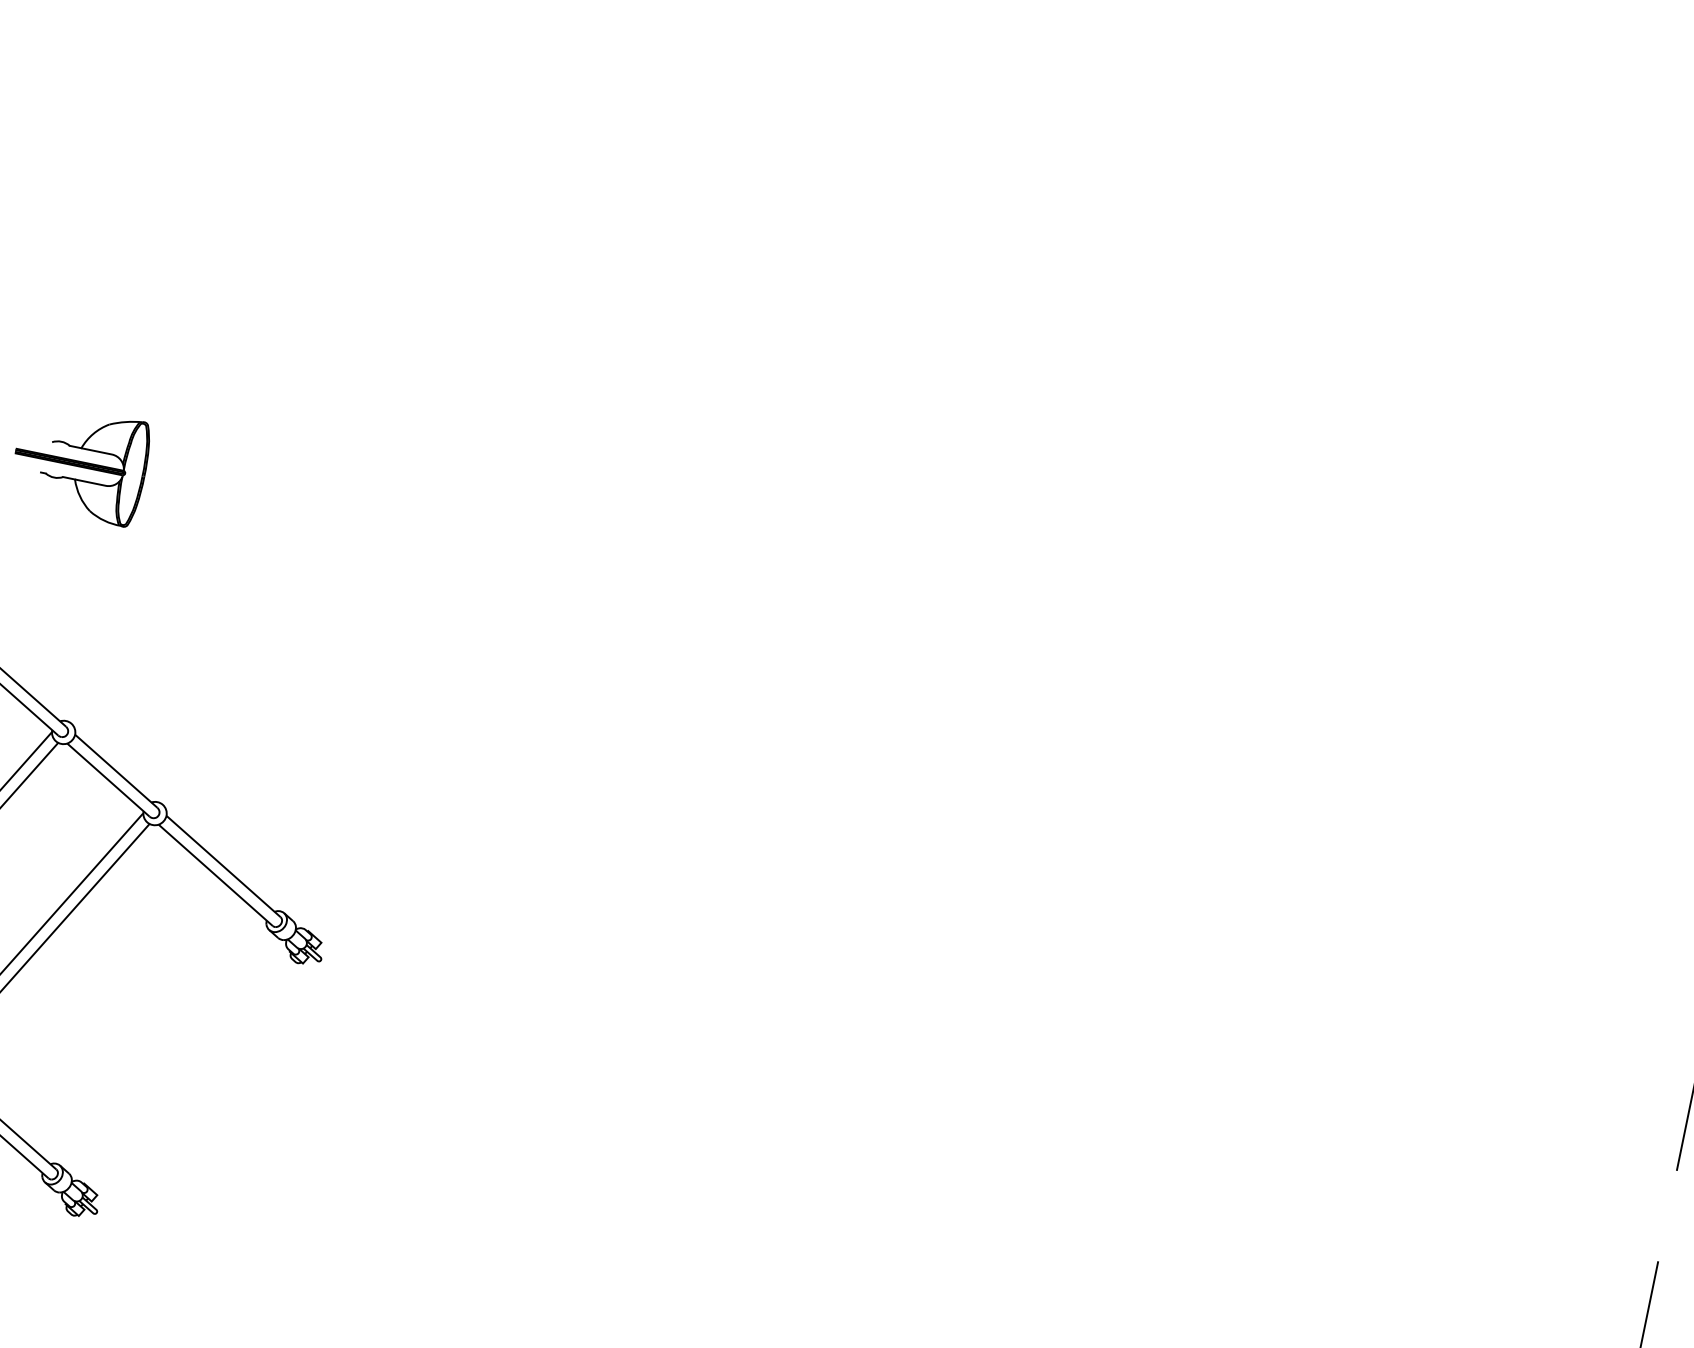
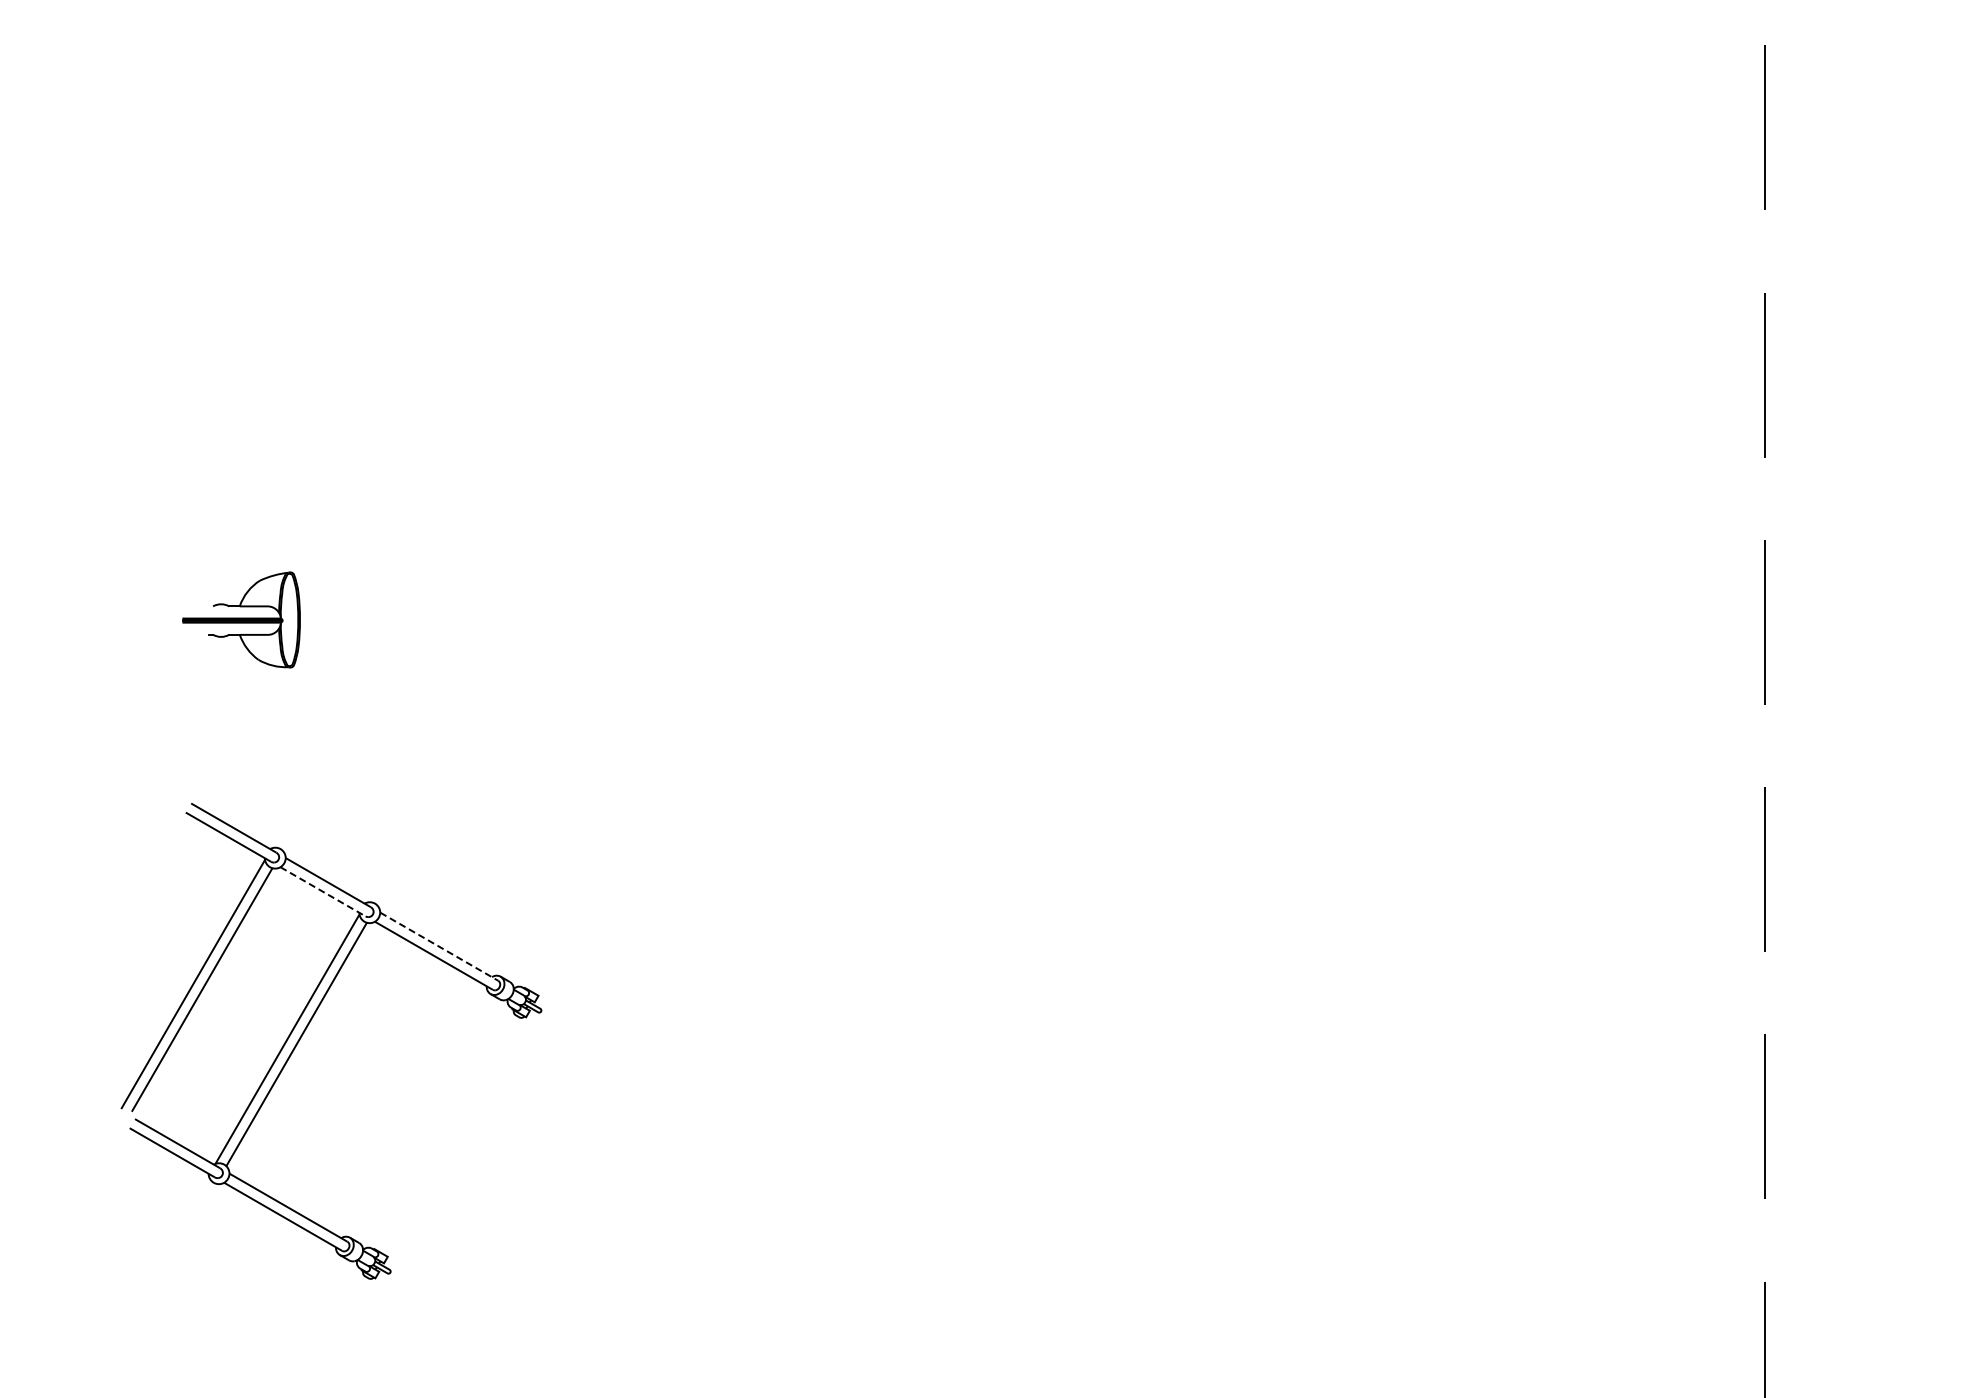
line: (108, 780) -> (323, 892), solid -> dashed
line: (223, 866) -> (439, 946), solid -> dashed

